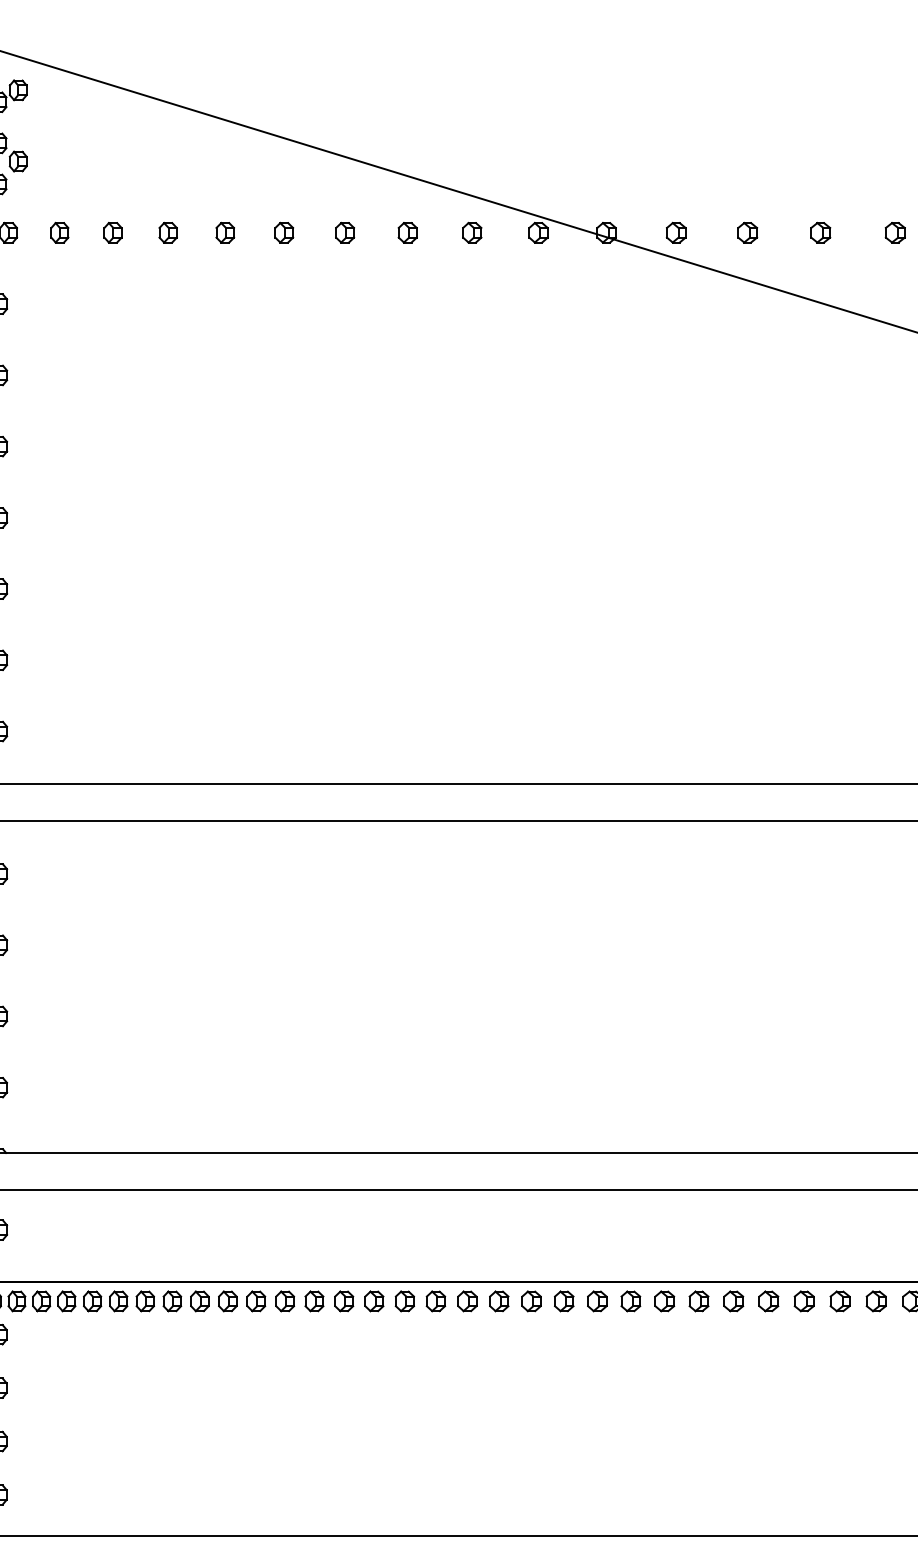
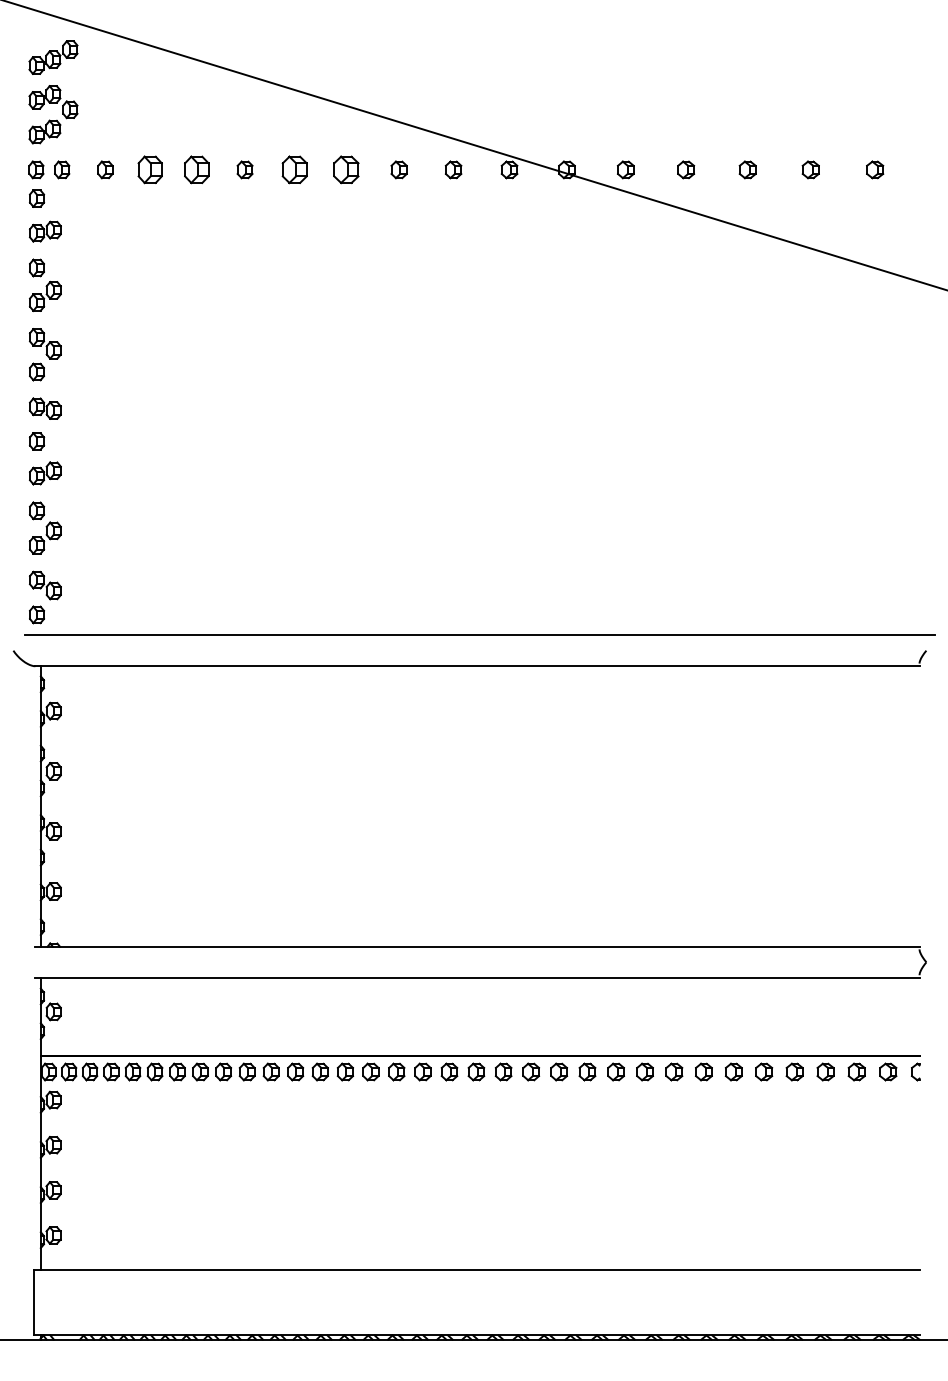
part: (113, 232) -> (150, 169), size x1.6
part: (167, 232) -> (196, 169), size x1.6
part: (283, 232) -> (294, 169), size x1.6
part: (344, 232) -> (345, 169), size x1.6

